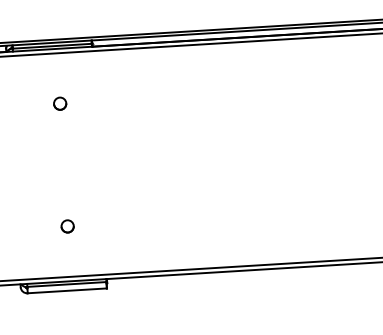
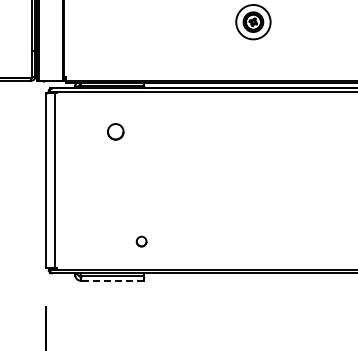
part: (59, 103) -> (115, 131), size x1.6
part: (67, 226) -> (141, 241), moved
line: (66, 290) -> (111, 280), solid -> dashed

